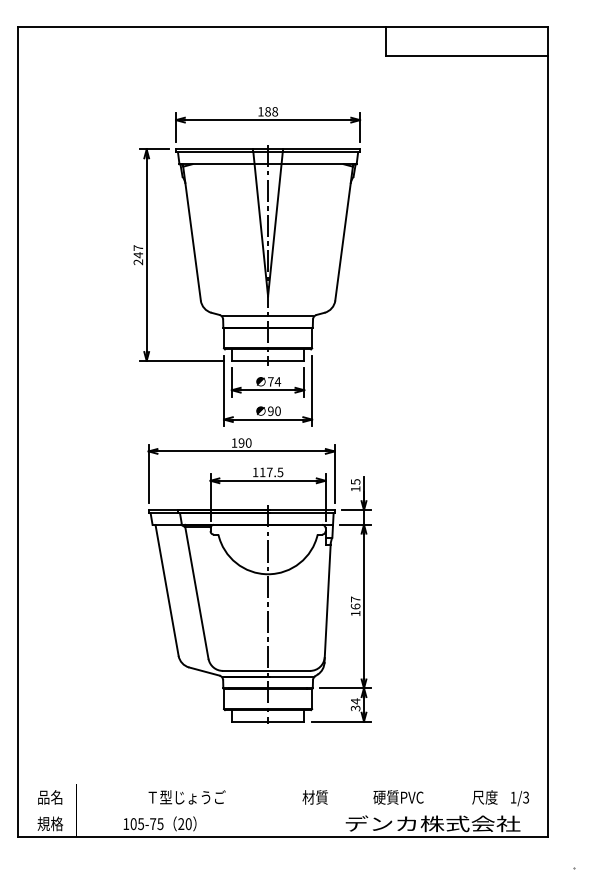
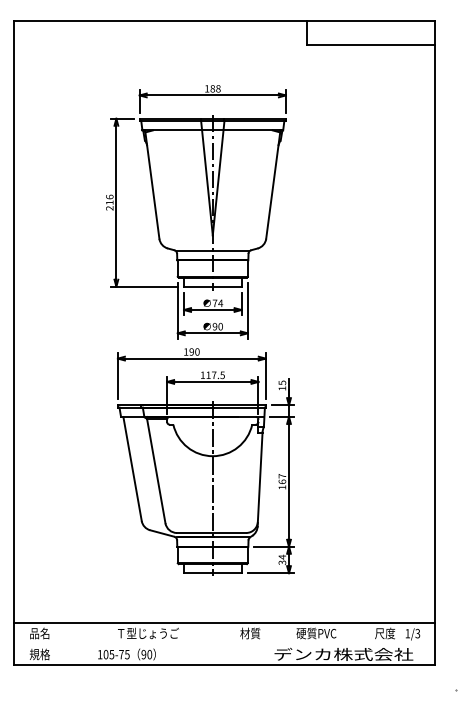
text: (138, 251) -> (109, 199), 247 -> 216
line: (282, 784) -> (224, 623), added
text: (181, 824) -> (144, 654), 20 -> 90

